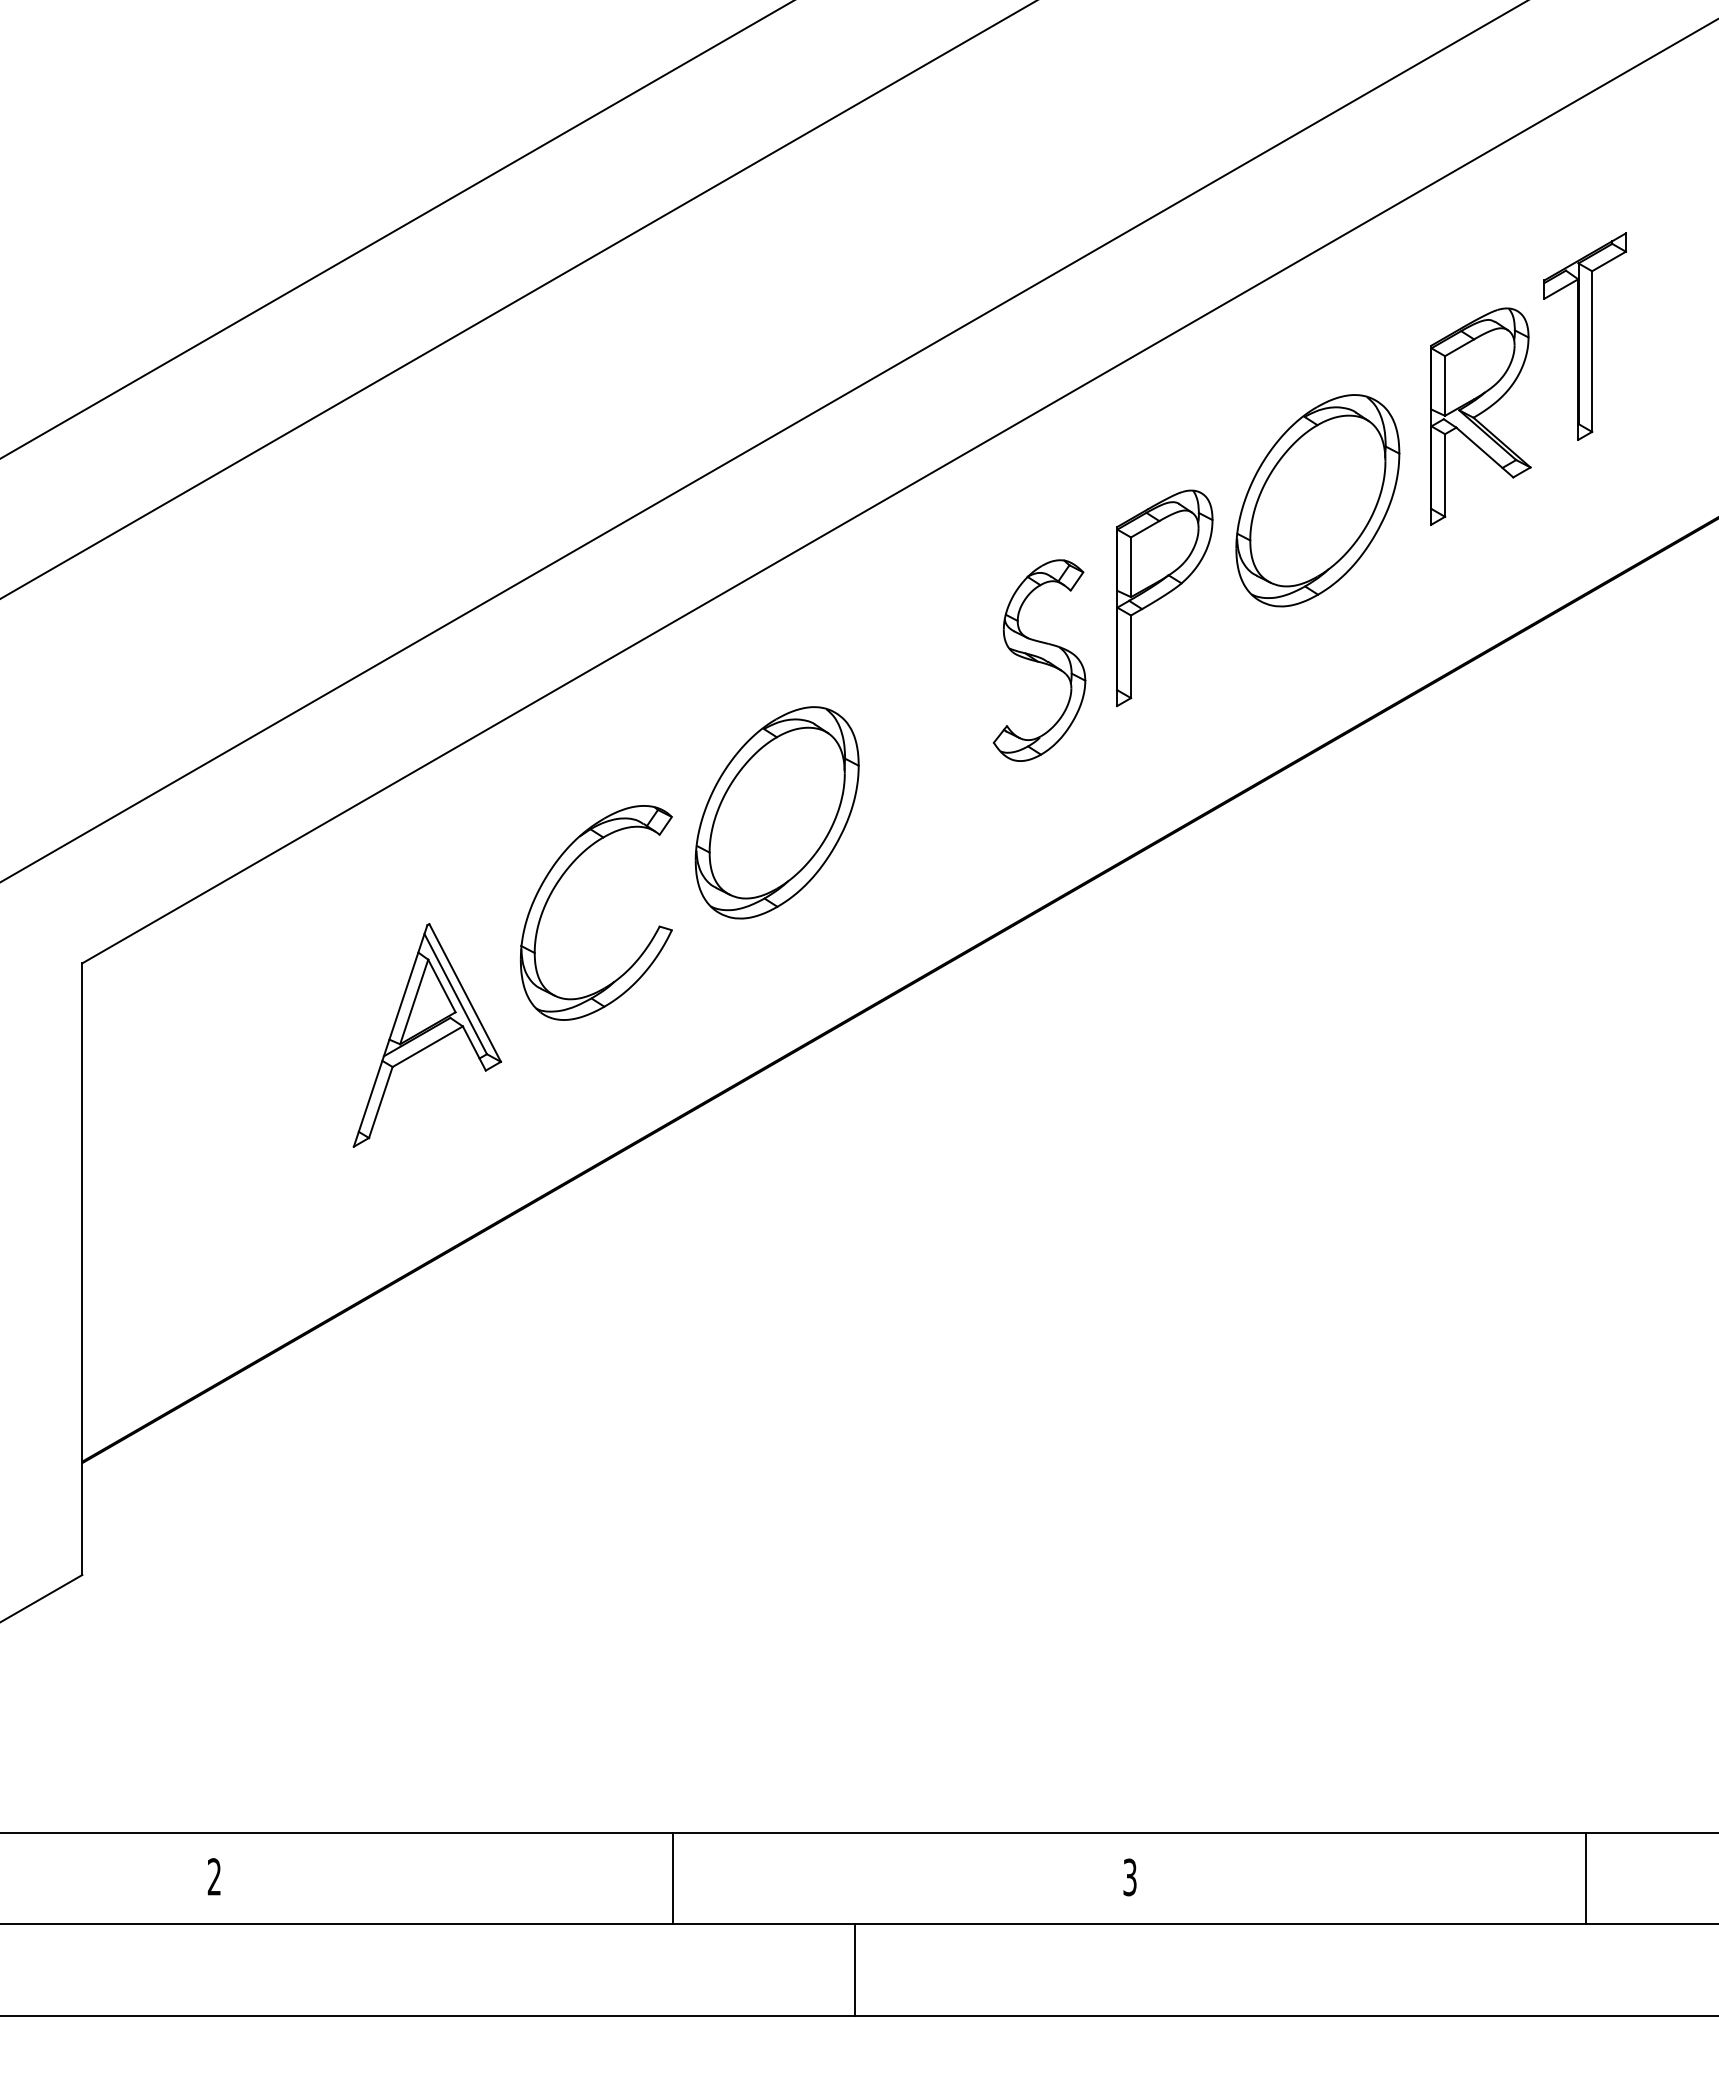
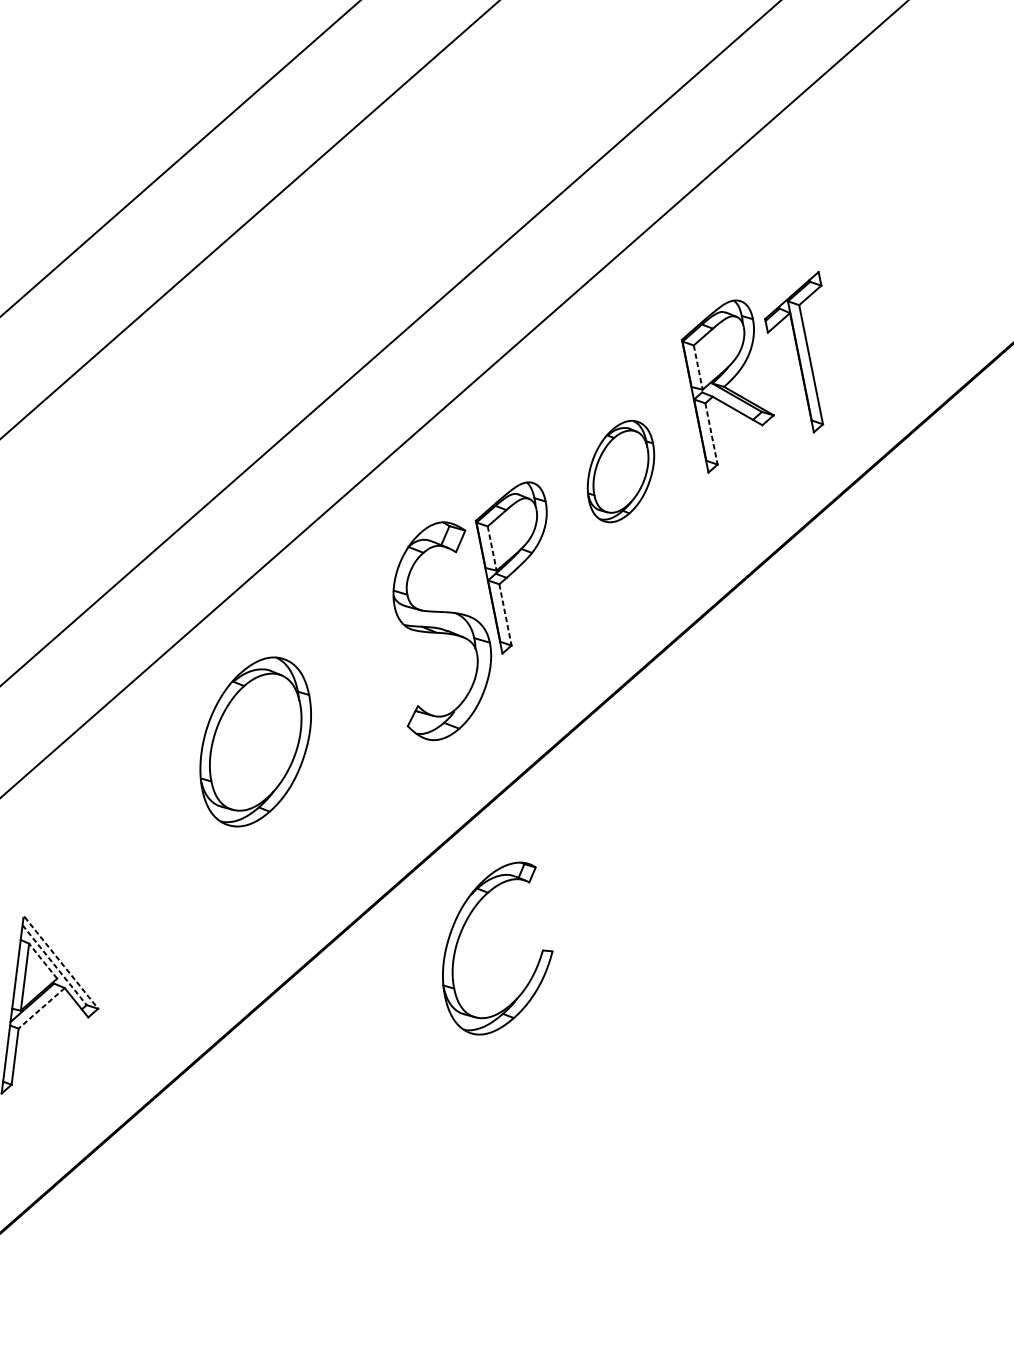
part: (1584, 336) -> (803, 354), moved
line: (1445, 386) -> (698, 367), solid -> dashed
line: (1445, 476) -> (711, 434), solid -> dashed
part: (1317, 500) -> (620, 471), size x0.6
line: (1131, 567) -> (492, 548), solid -> dashed
line: (1131, 657) -> (505, 615), solid -> dashed
part: (1039, 660) -> (438, 631), size x1.4
part: (776, 812) -> (255, 741), moved
part: (556, 886) -> (460, 936), moved
line: (441, 986) -> (42, 961), solid -> dashed
line: (465, 992) -> (61, 962), solid -> dashed
line: (455, 994) -> (54, 965), solid -> dashed
line: (427, 1046) -> (41, 1008), solid -> dashed

